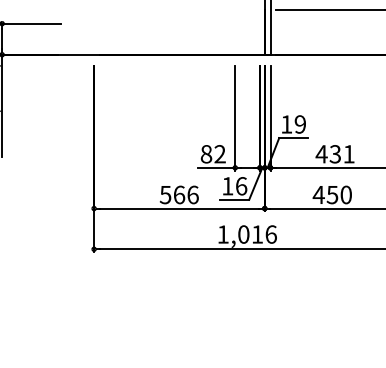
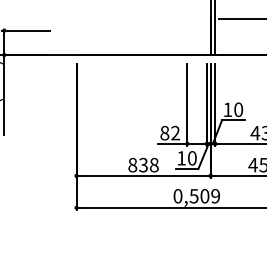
text: (300, 124) -> (238, 109), 19 -> 10
text: (241, 186) -> (192, 158), 16 -> 10
text: (178, 194) -> (142, 164), 566 -> 838
text: (246, 234) -> (196, 196), 1,016 -> 0,509

